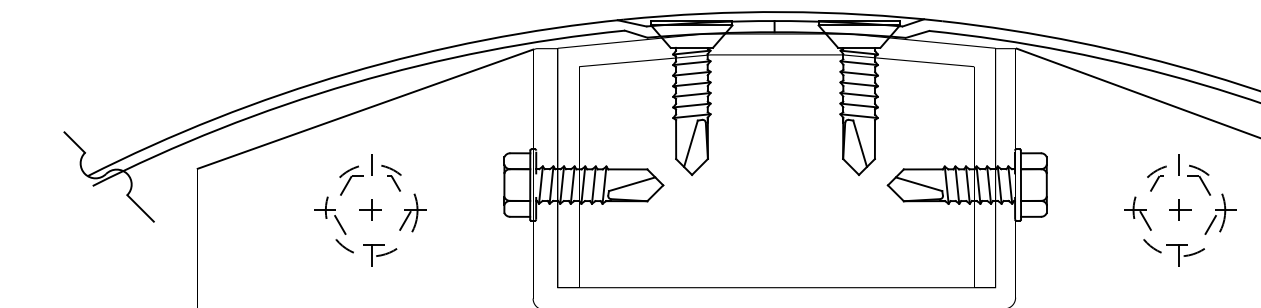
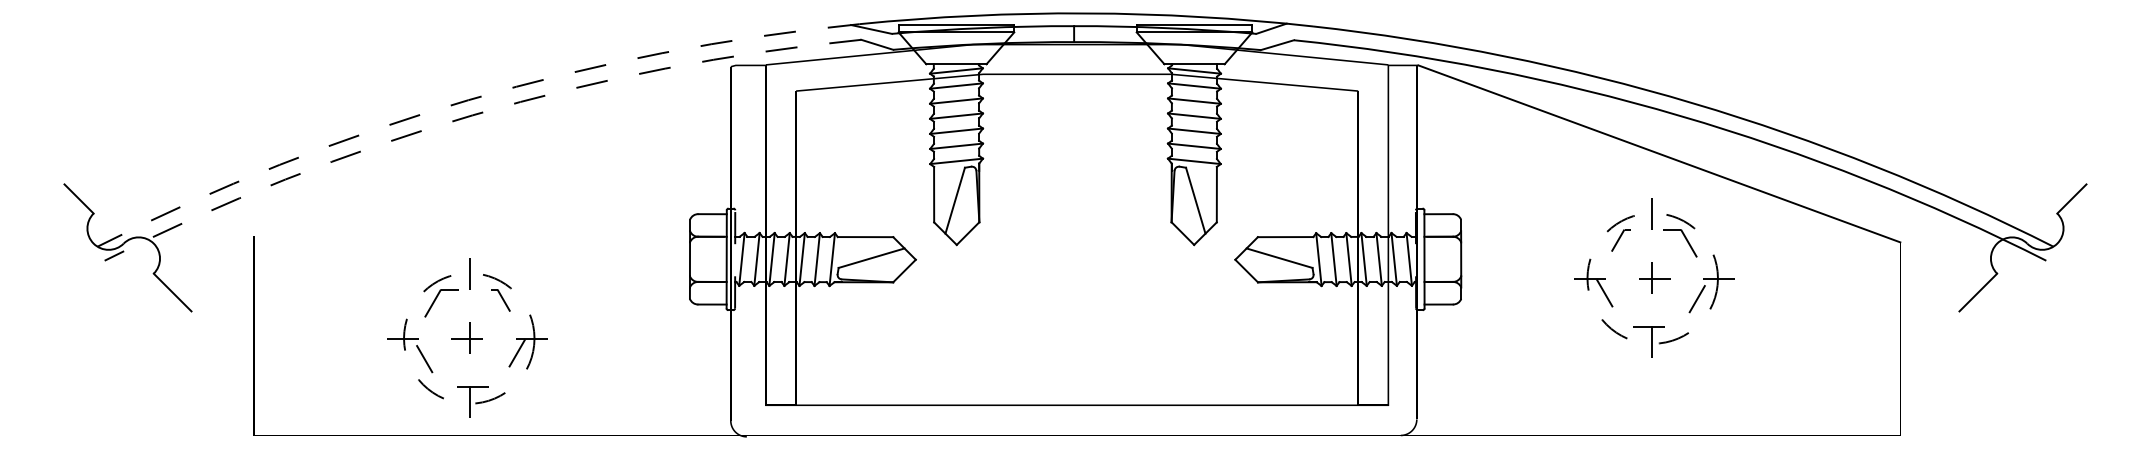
arc: (348, 73) -> (468, 100), solid -> dashed
arc: (351, 83) -> (472, 115), solid -> dashed
line: (364, 109) -> (491, 151), removed
part: (370, 209) -> (467, 337), moved
part: (1180, 209) -> (1654, 277), moved

